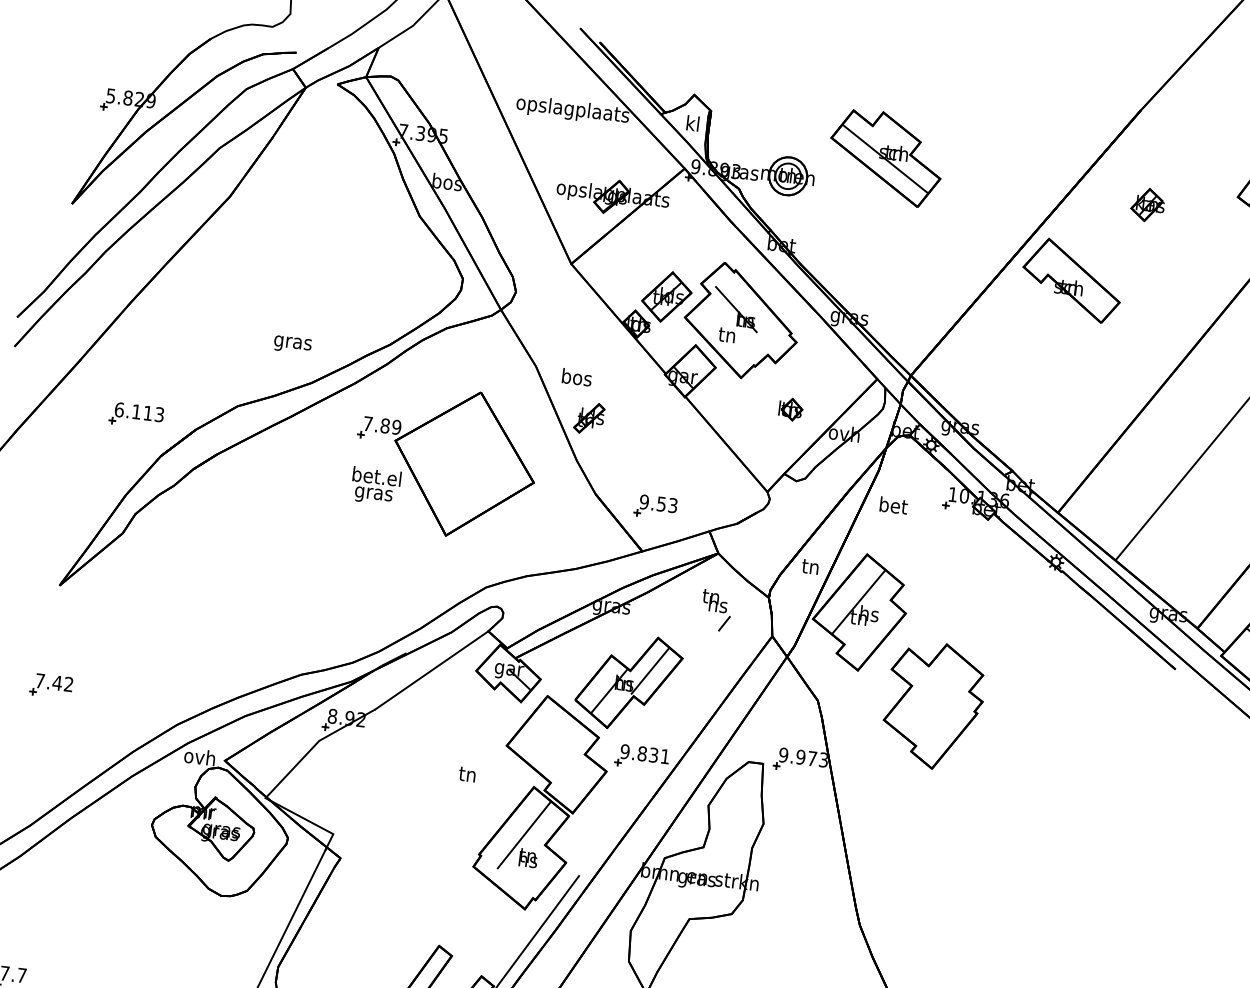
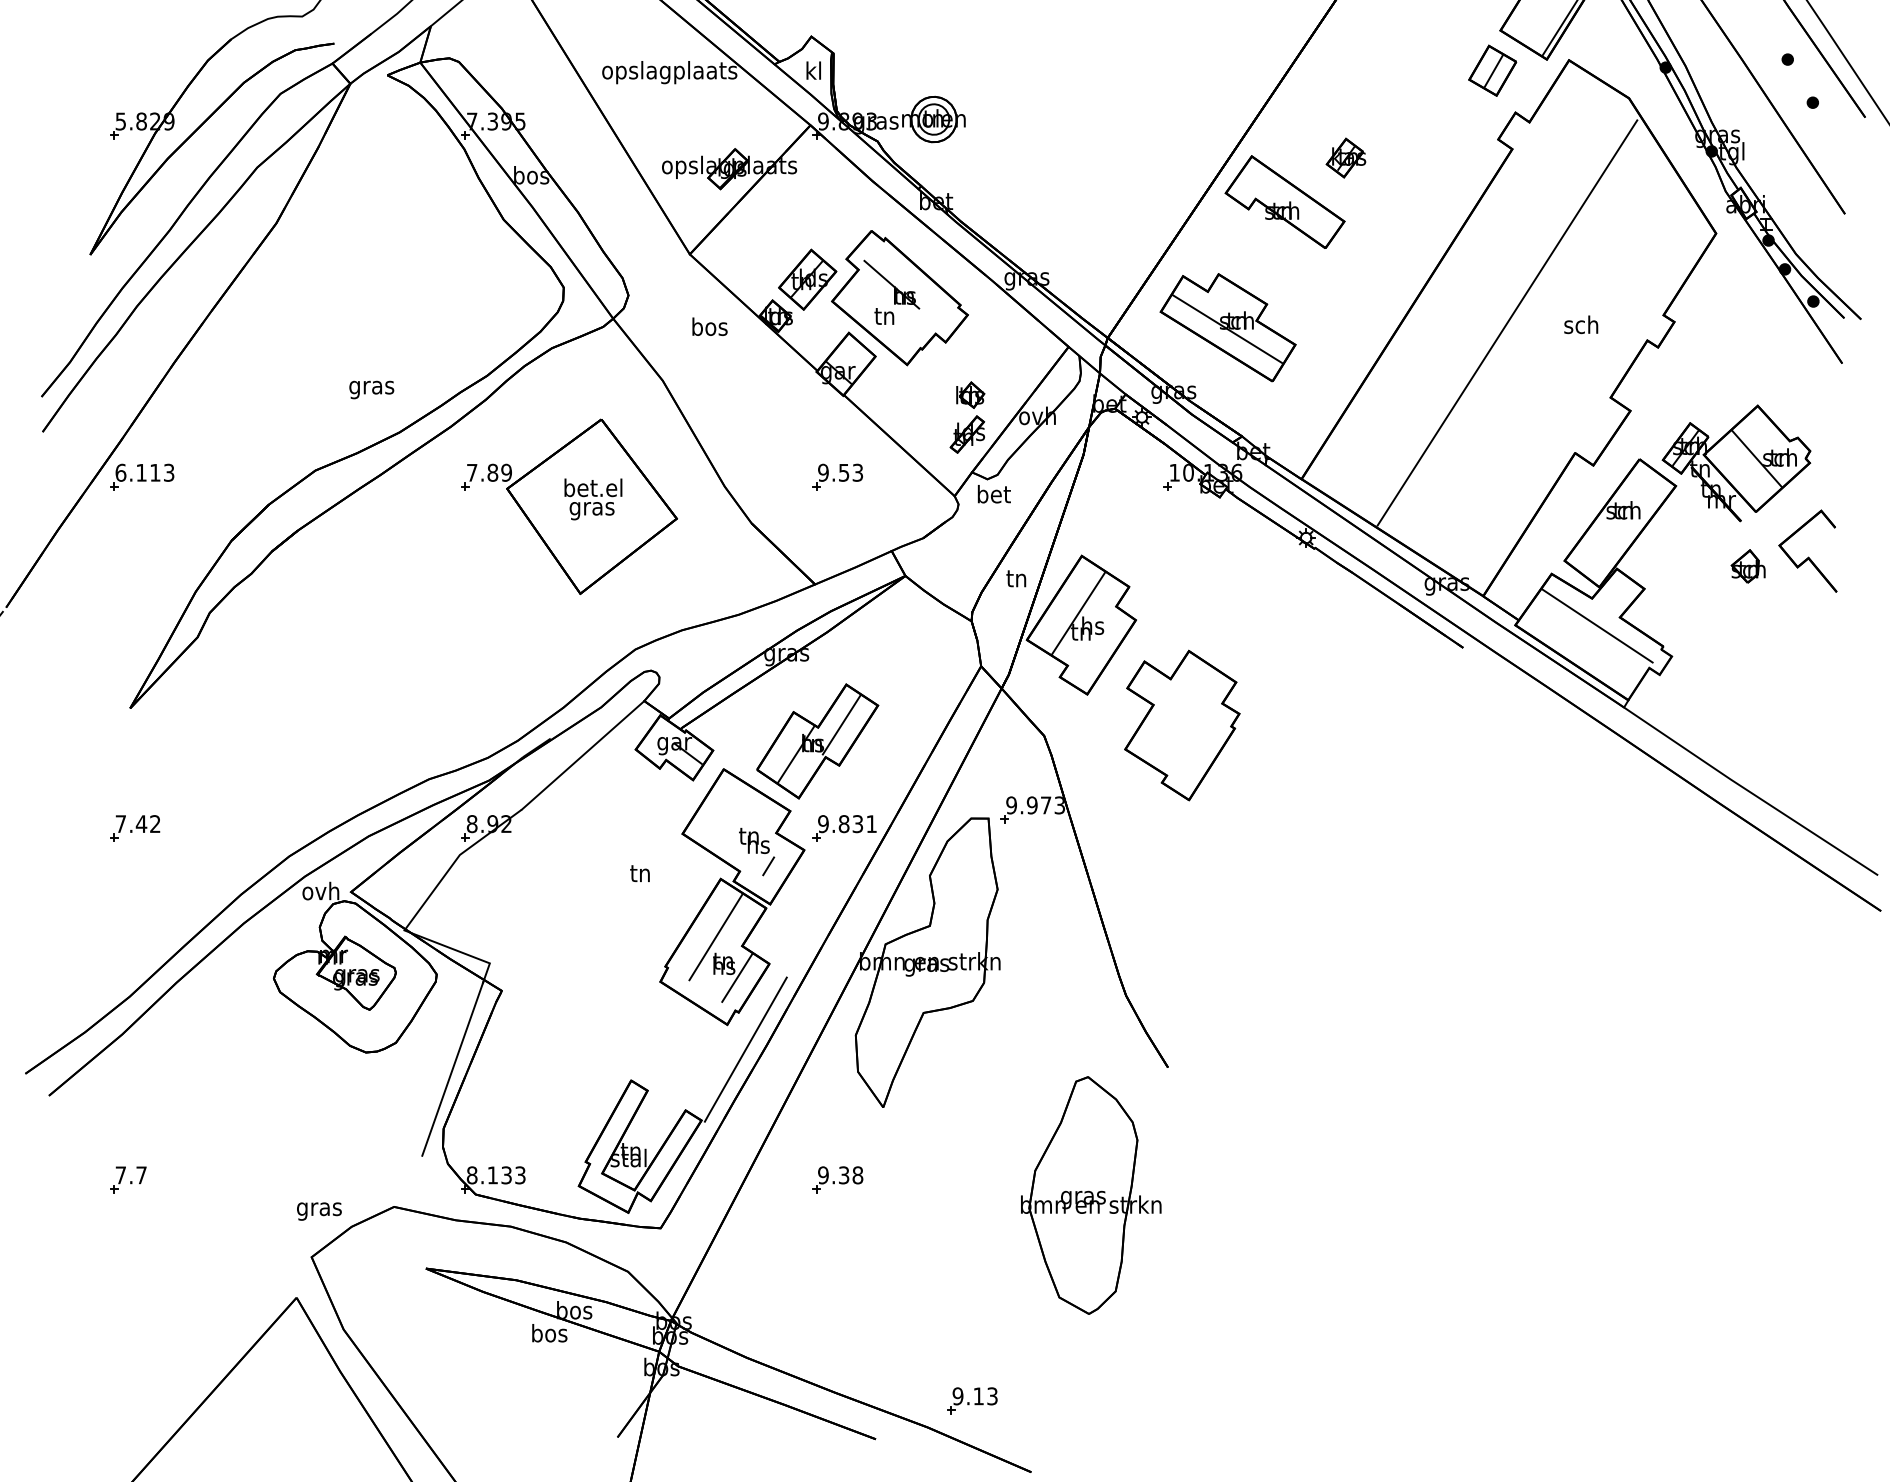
part: (885, 157) -> (1227, 327), moved
part: (1147, 204) -> (1345, 157), moved
text: (576, 377) -> (709, 326), moved
part: (137, 415) -> (142, 476), moved
part: (589, 418) -> (967, 434), moved
text: (375, 486) -> (593, 499), moved
text: (893, 505) -> (993, 494), moved
part: (655, 506) -> (837, 476), moved
part: (716, 610) -> (757, 851), moved
line: (538, 870) -> (737, 977), added

